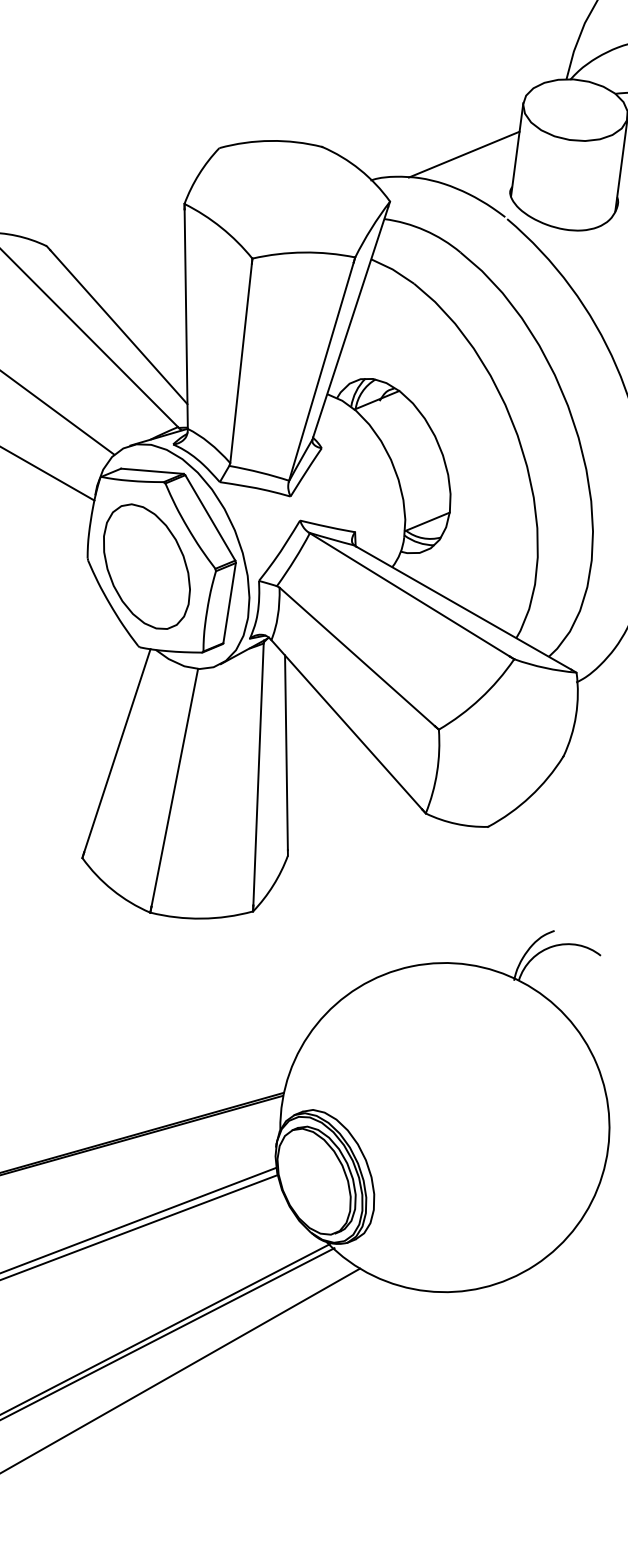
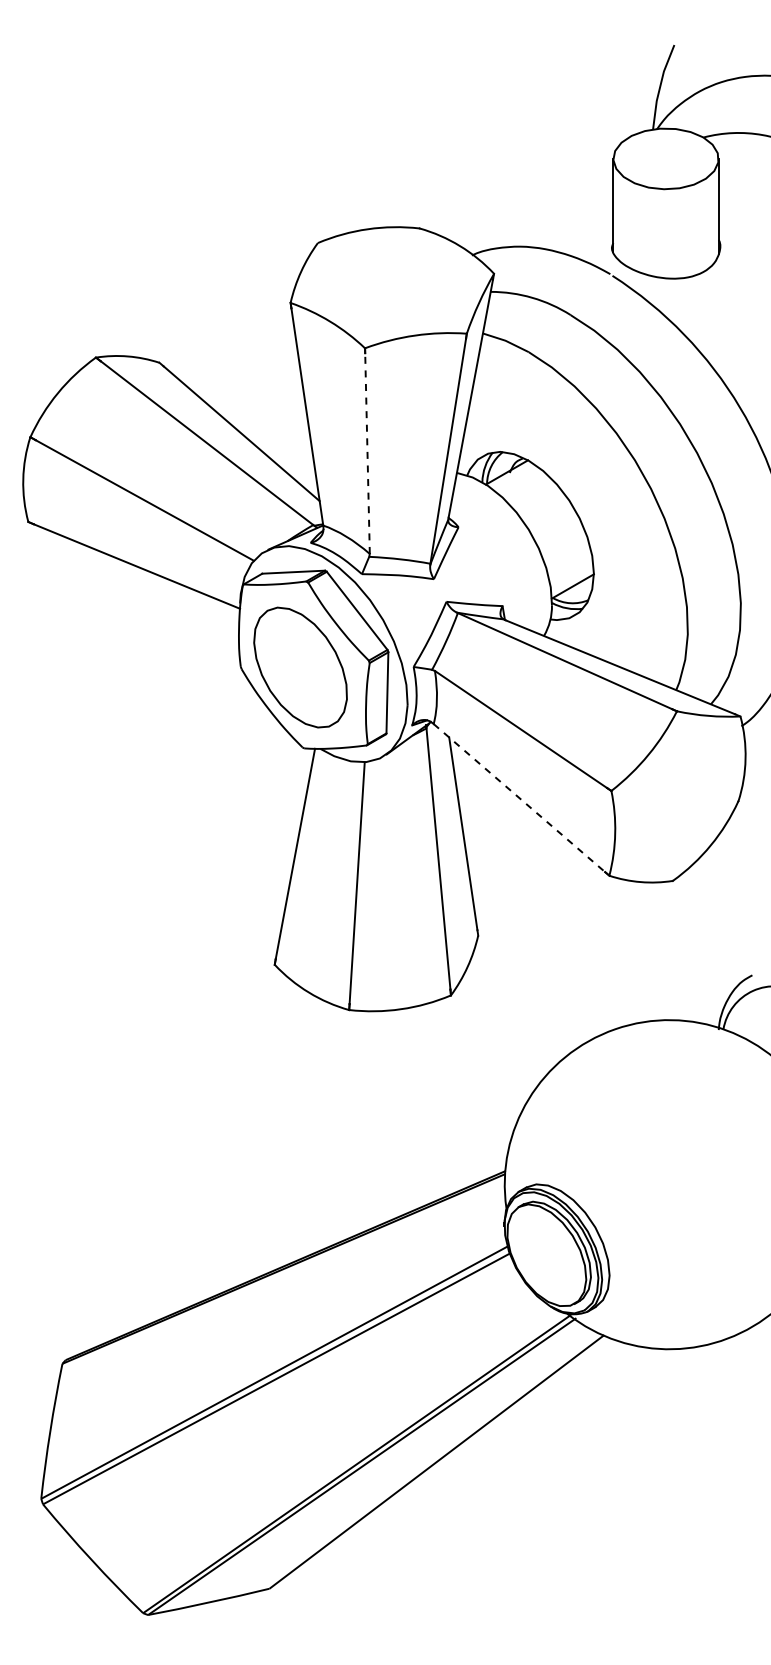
line: (464, 154) -> (561, 217), removed
line: (241, 363) -> (367, 453), solid -> dashed
line: (346, 725) -> (519, 798), solid -> dashed

